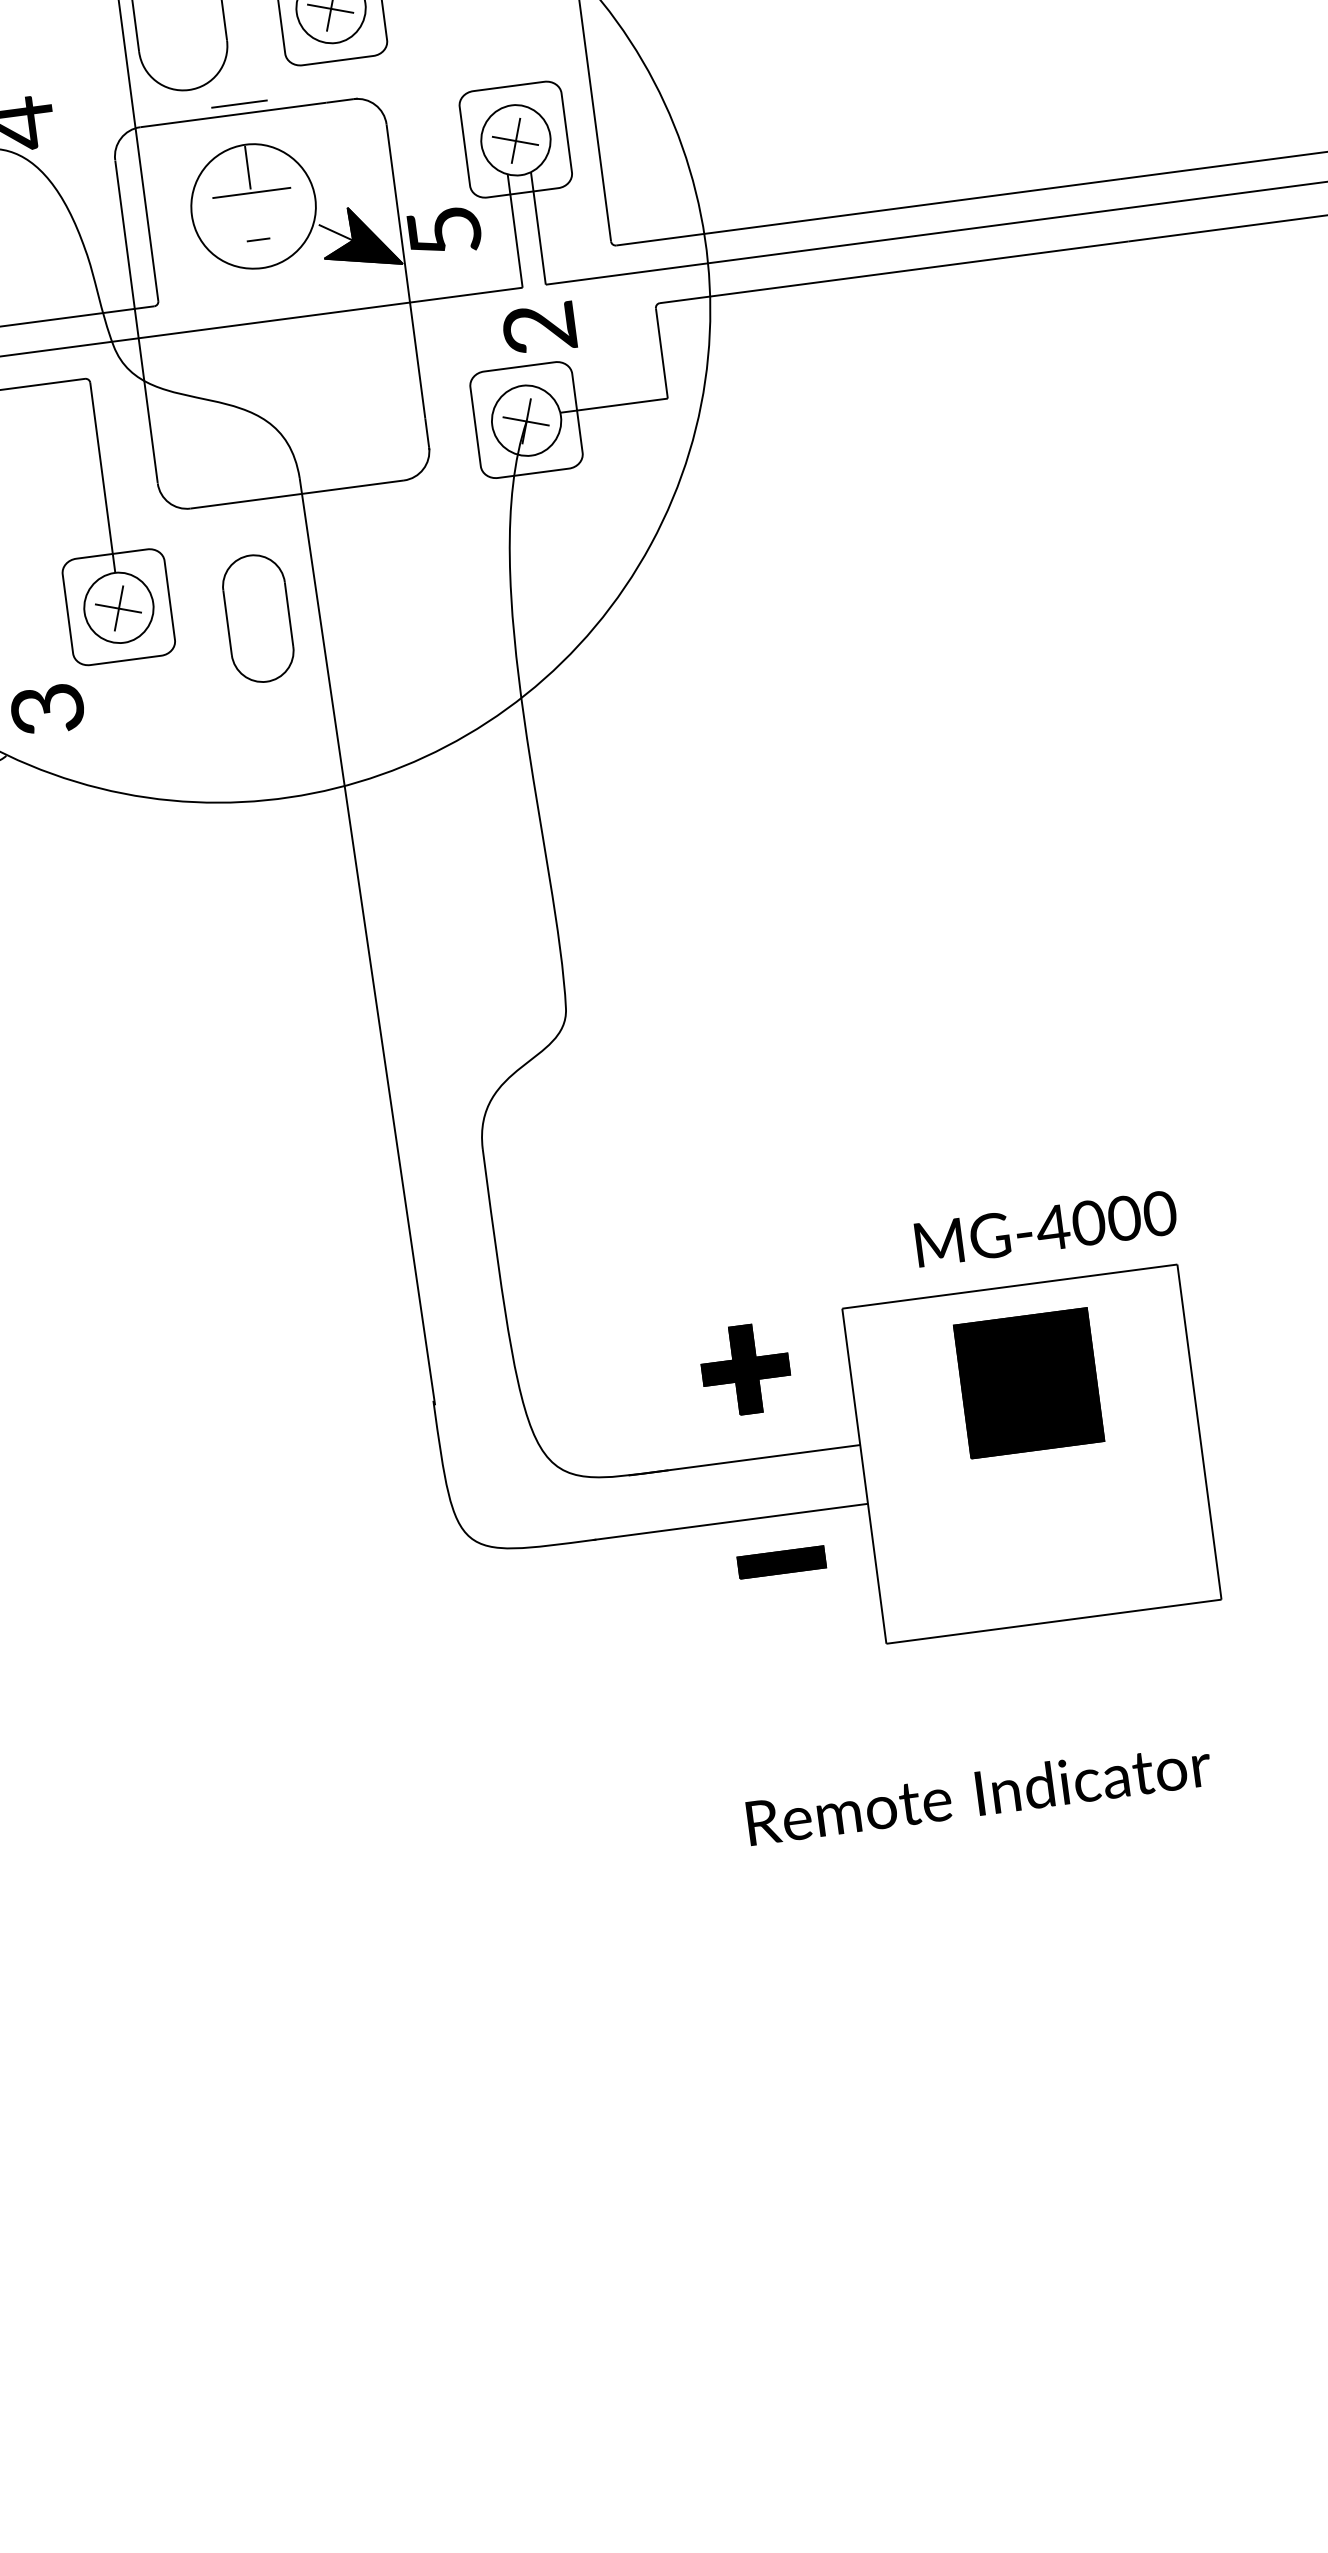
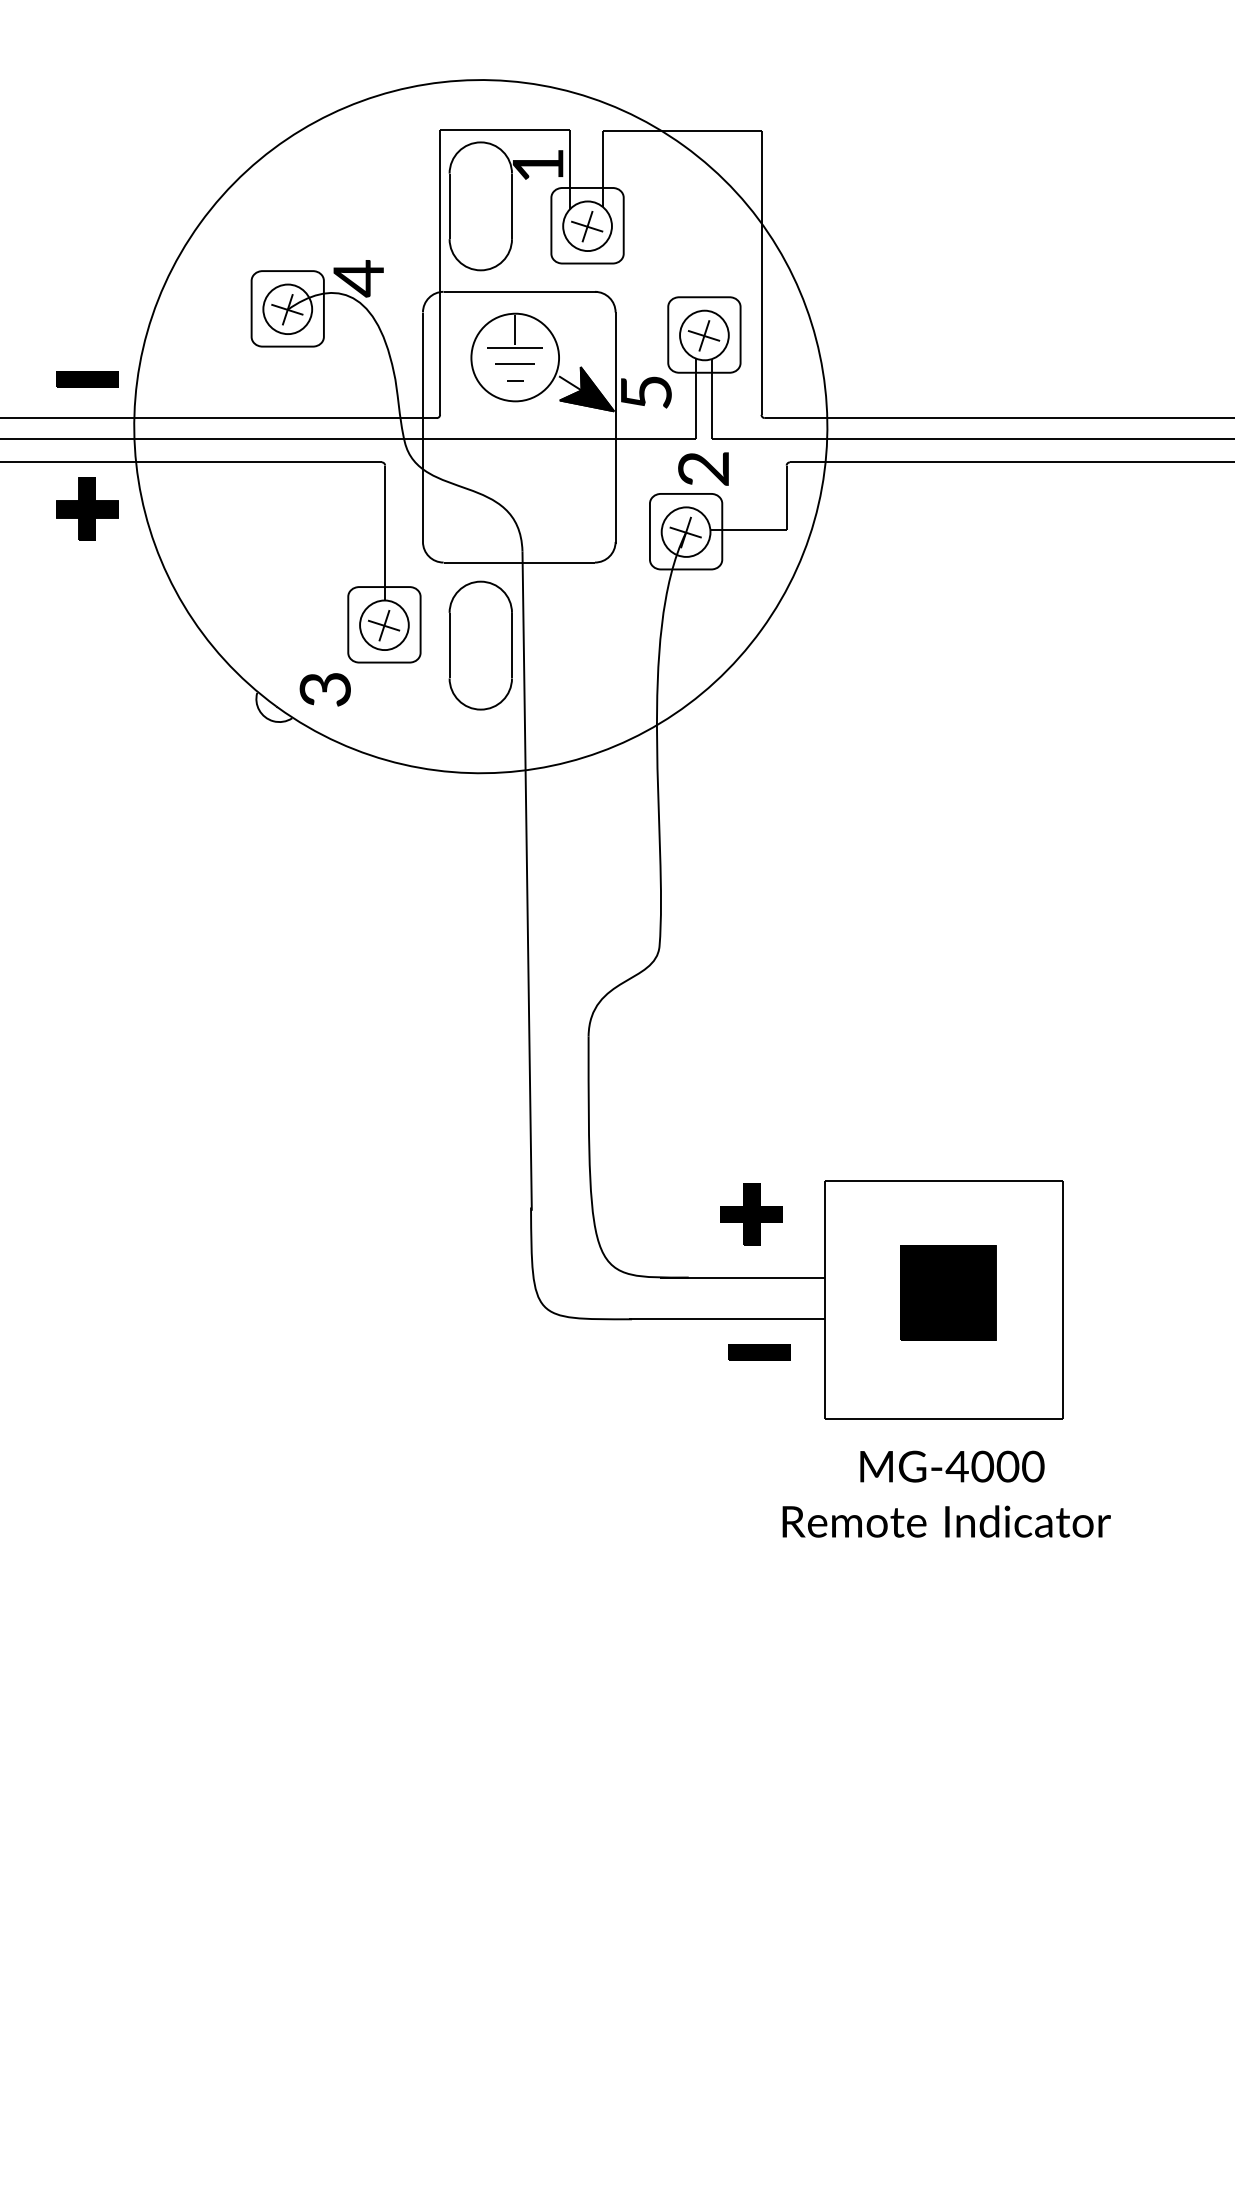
line: (238, 103) -> (514, 363), moved
part: (258, 618) -> (480, 645), size x1.43
text: (1046, 1228) -> (952, 1466), moved
part: (1029, 1382) -> (948, 1292), moved
text: (978, 1793) -> (946, 1521), moved

